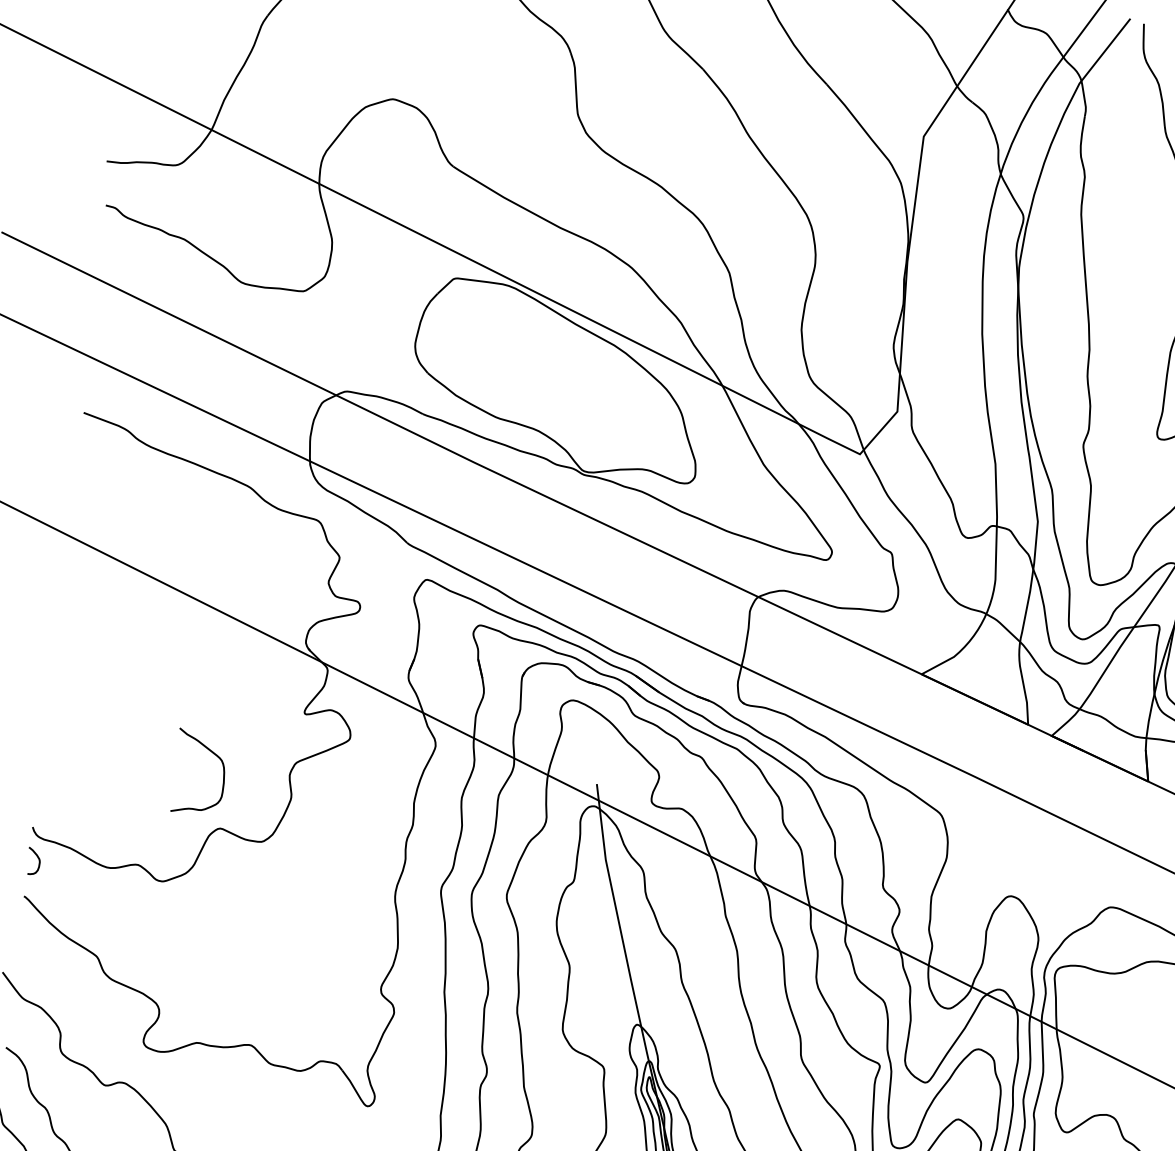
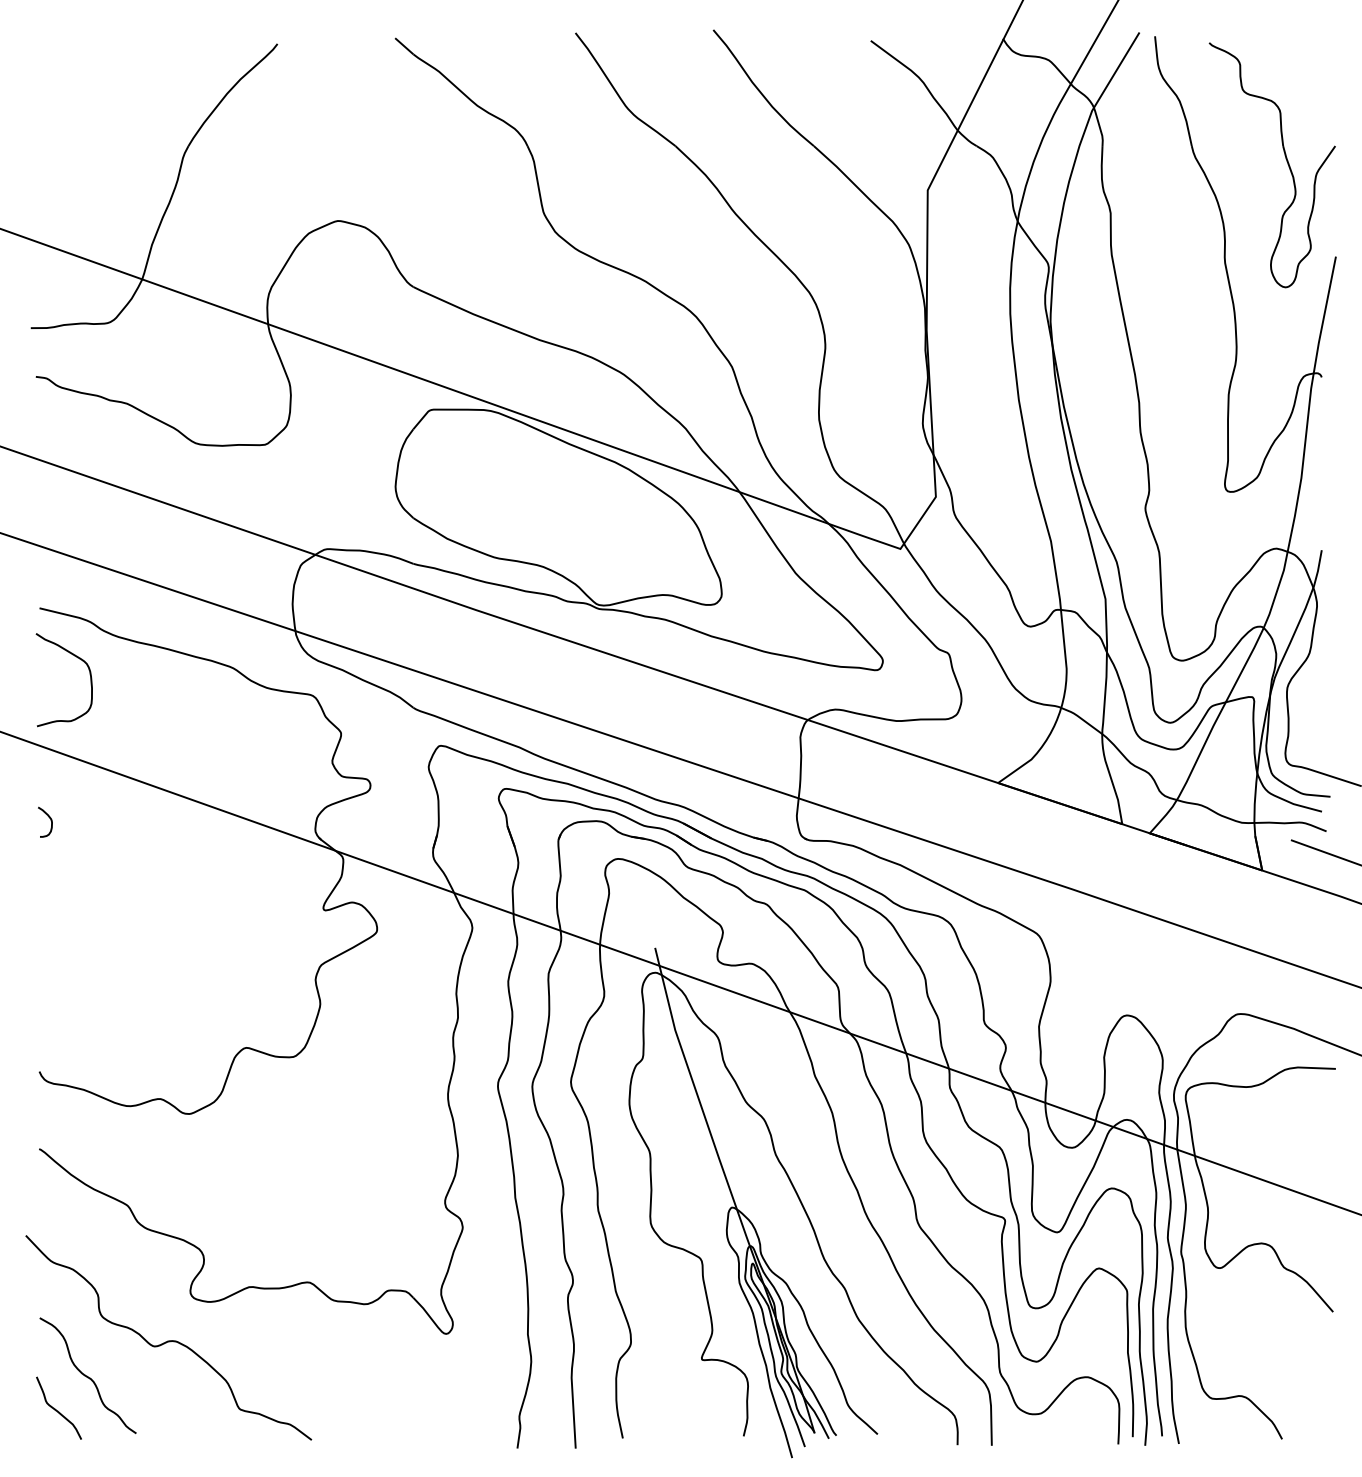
curve: (214, 754) -> (77, 658), moved
curve: (37, 857) -> (48, 817), moved

